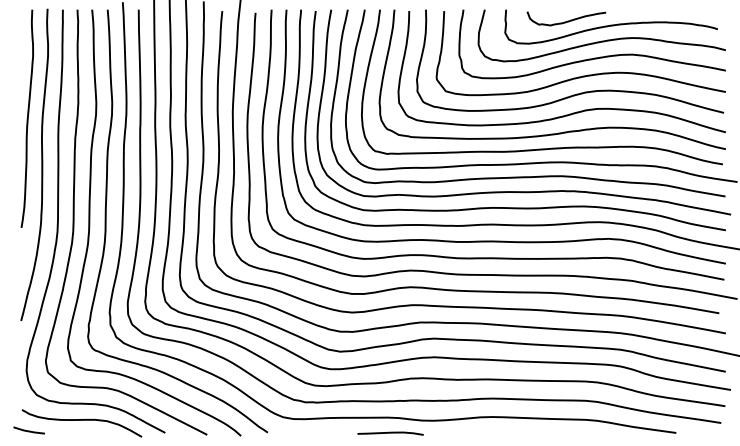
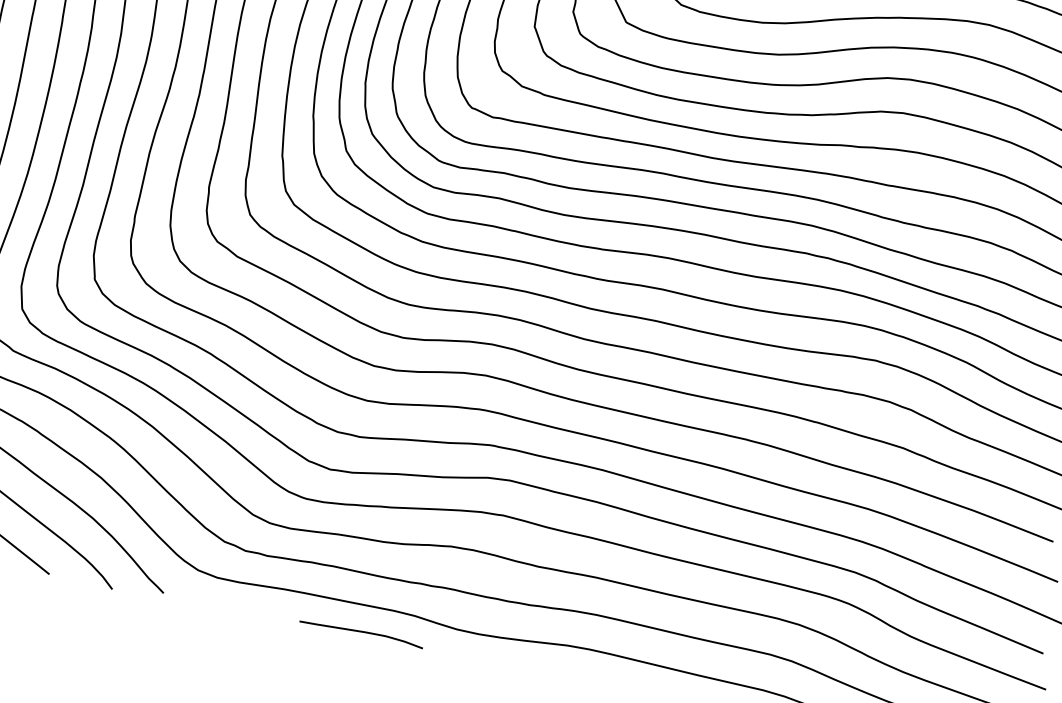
curve: (390, 433) -> (361, 633), moved

